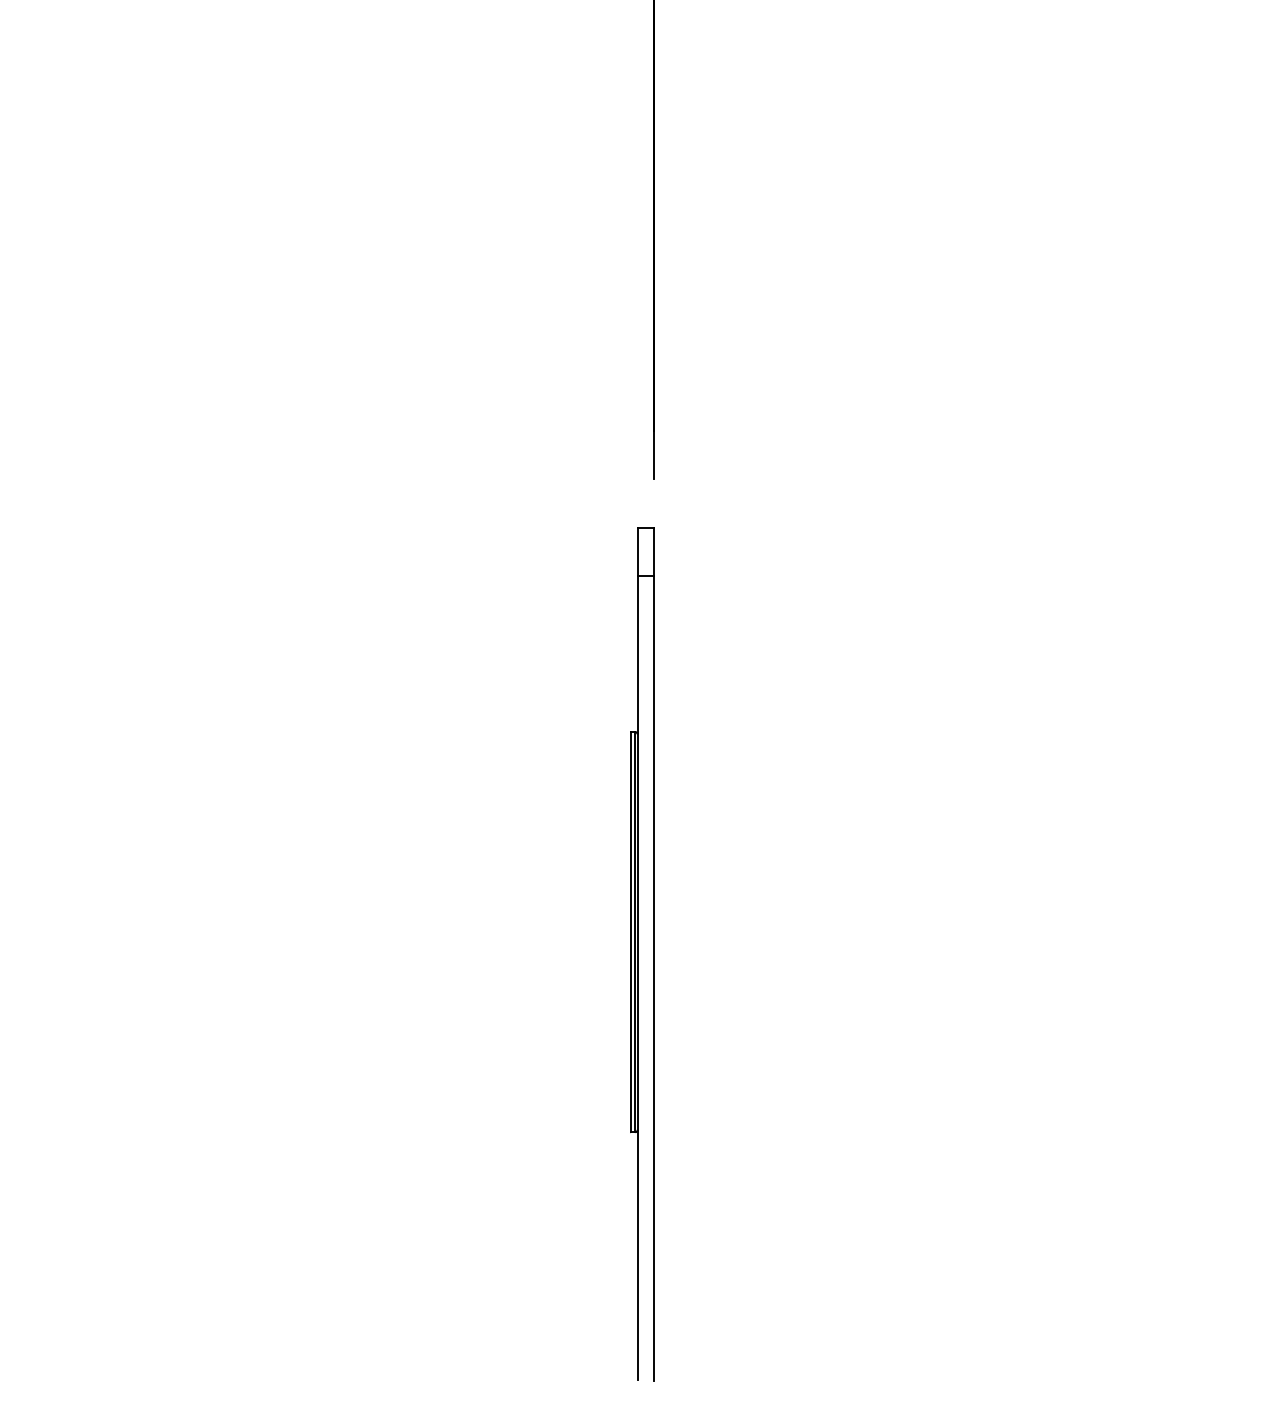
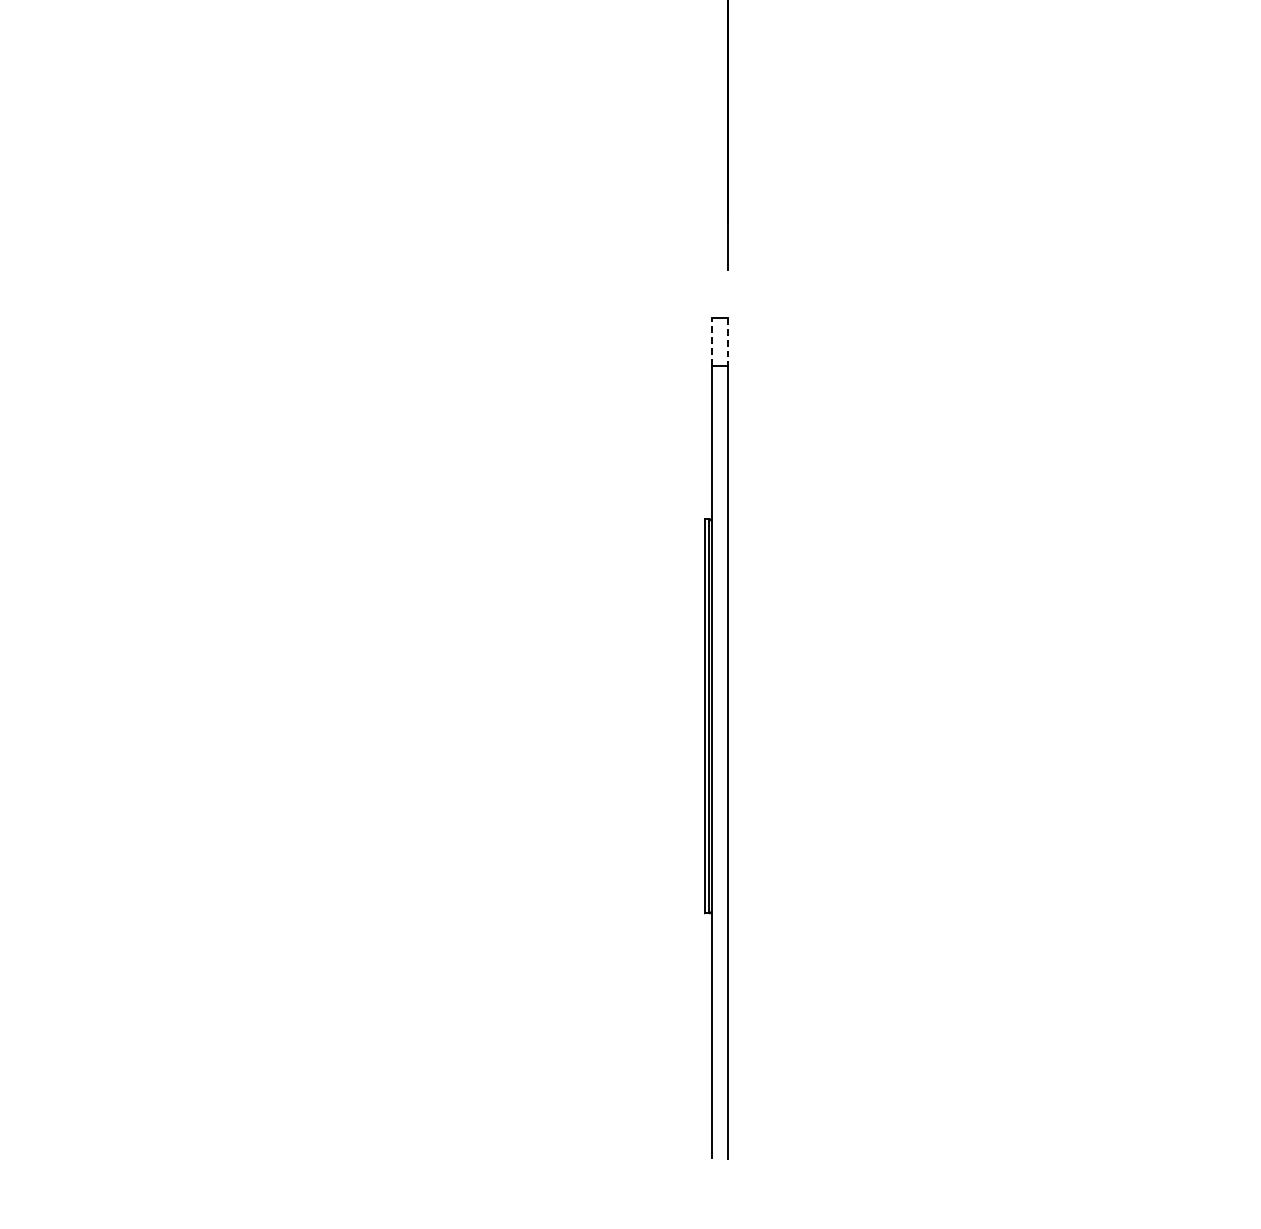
line: (637, 551) -> (711, 341), solid -> dashed
line: (653, 552) -> (727, 342), solid -> dashed

